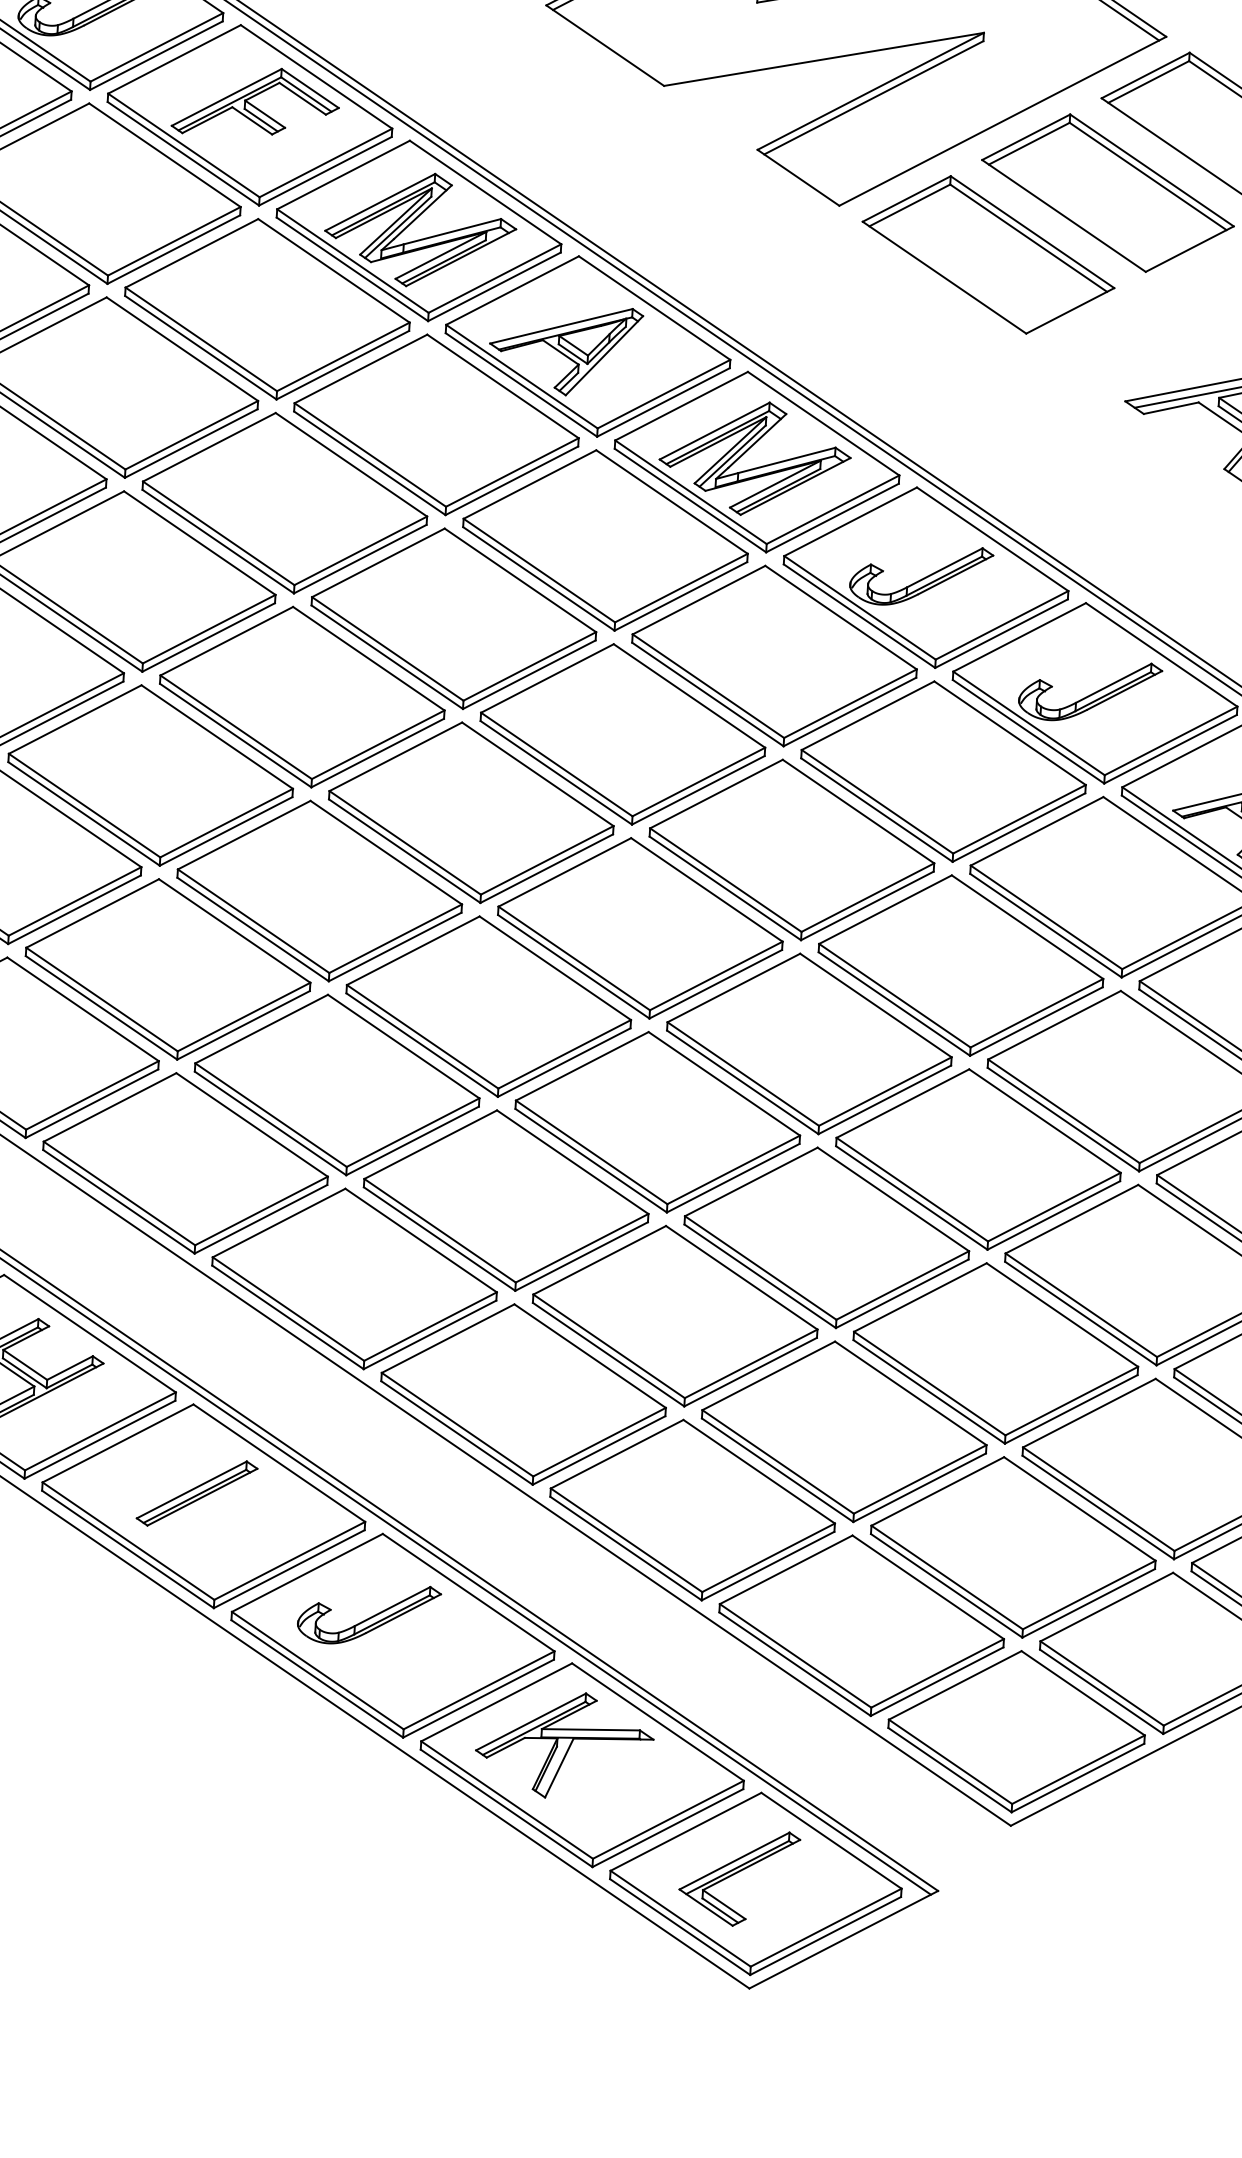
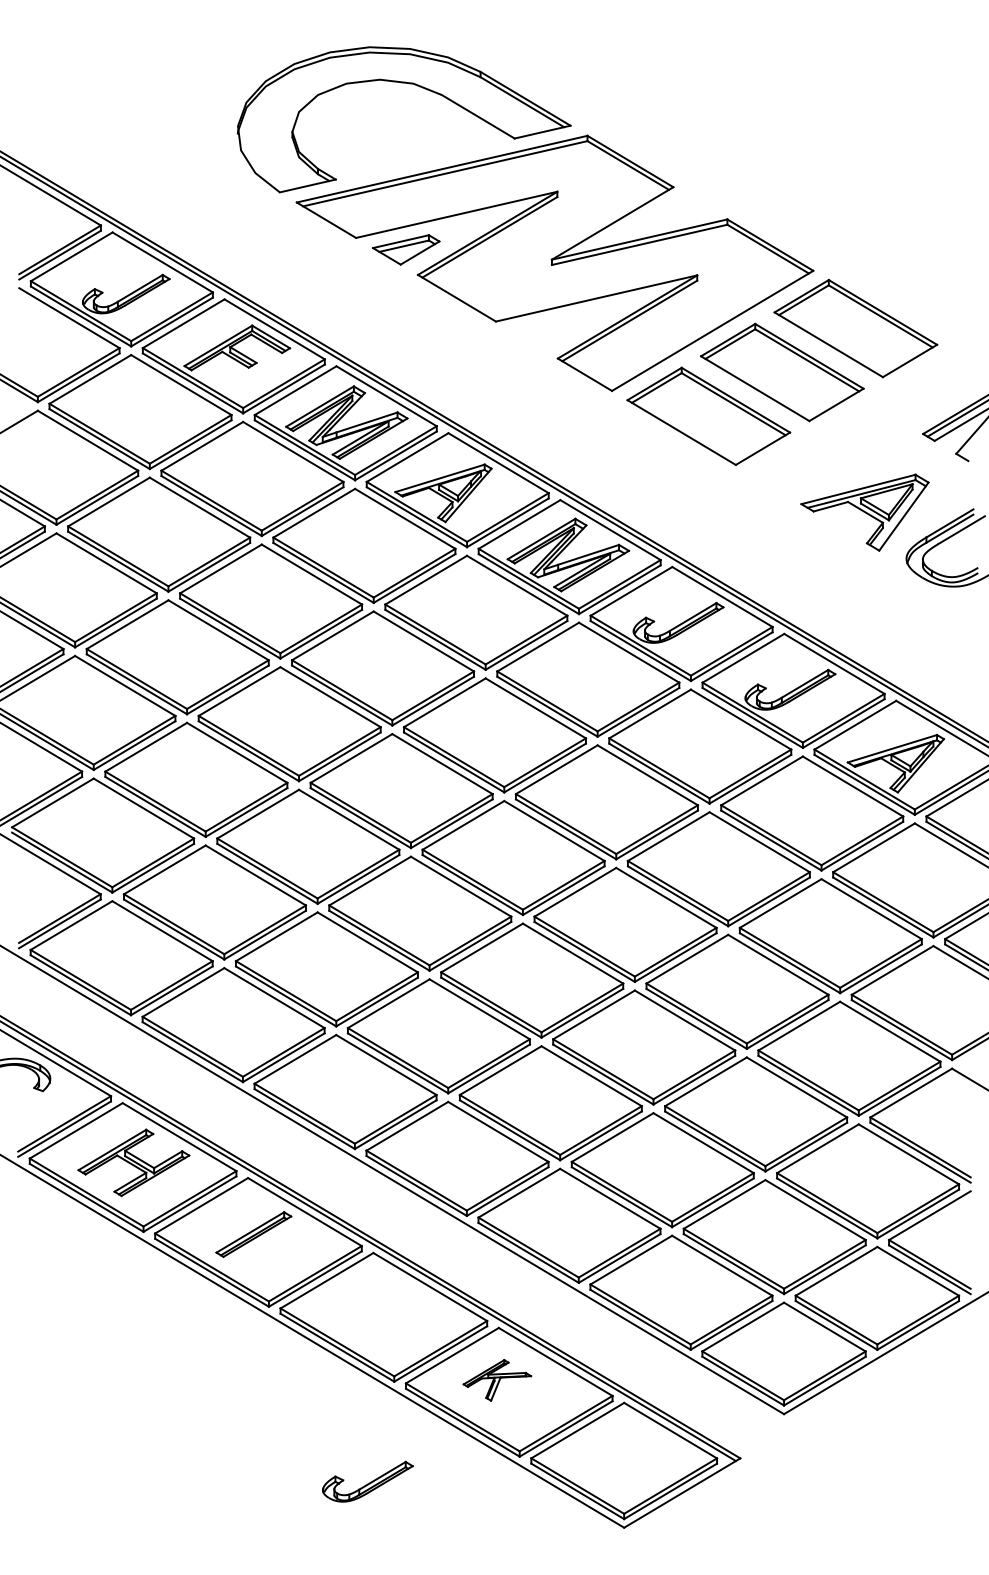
part: (368, 1614) -> (367, 1481), moved
part: (564, 1745) -> (497, 1380), size x0.6
part: (737, 1877) -> (612, 1457), removed

